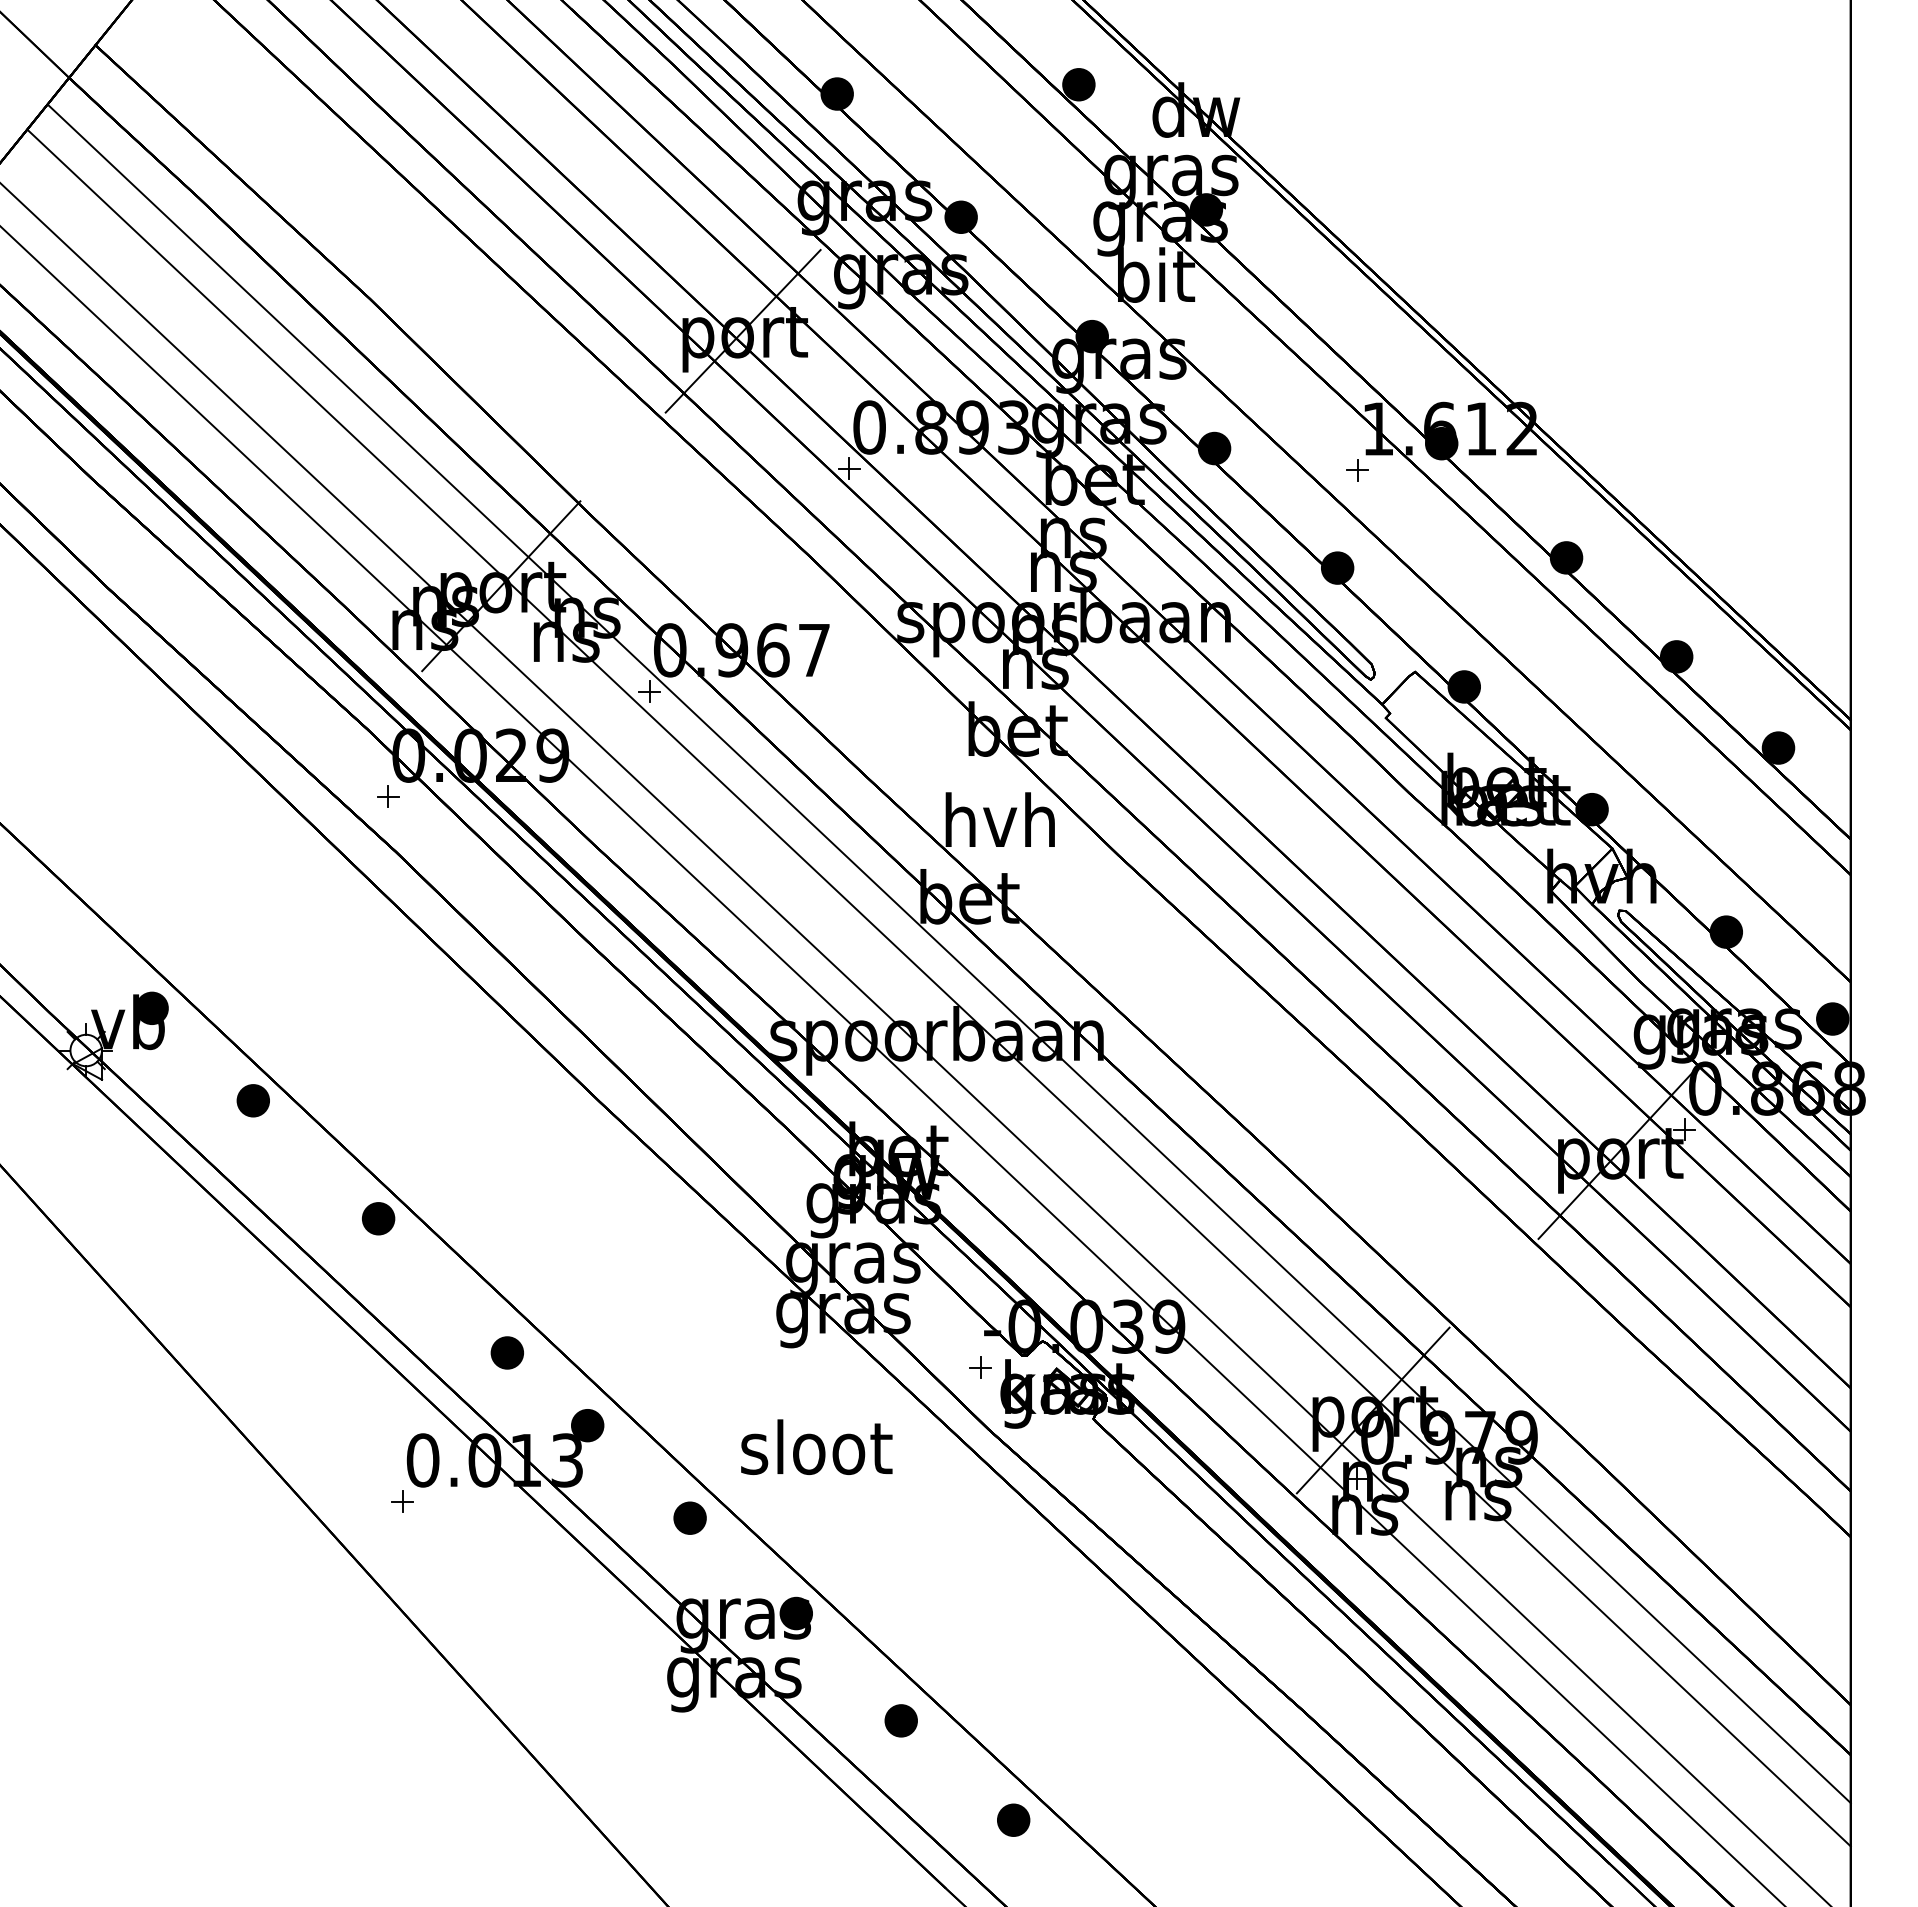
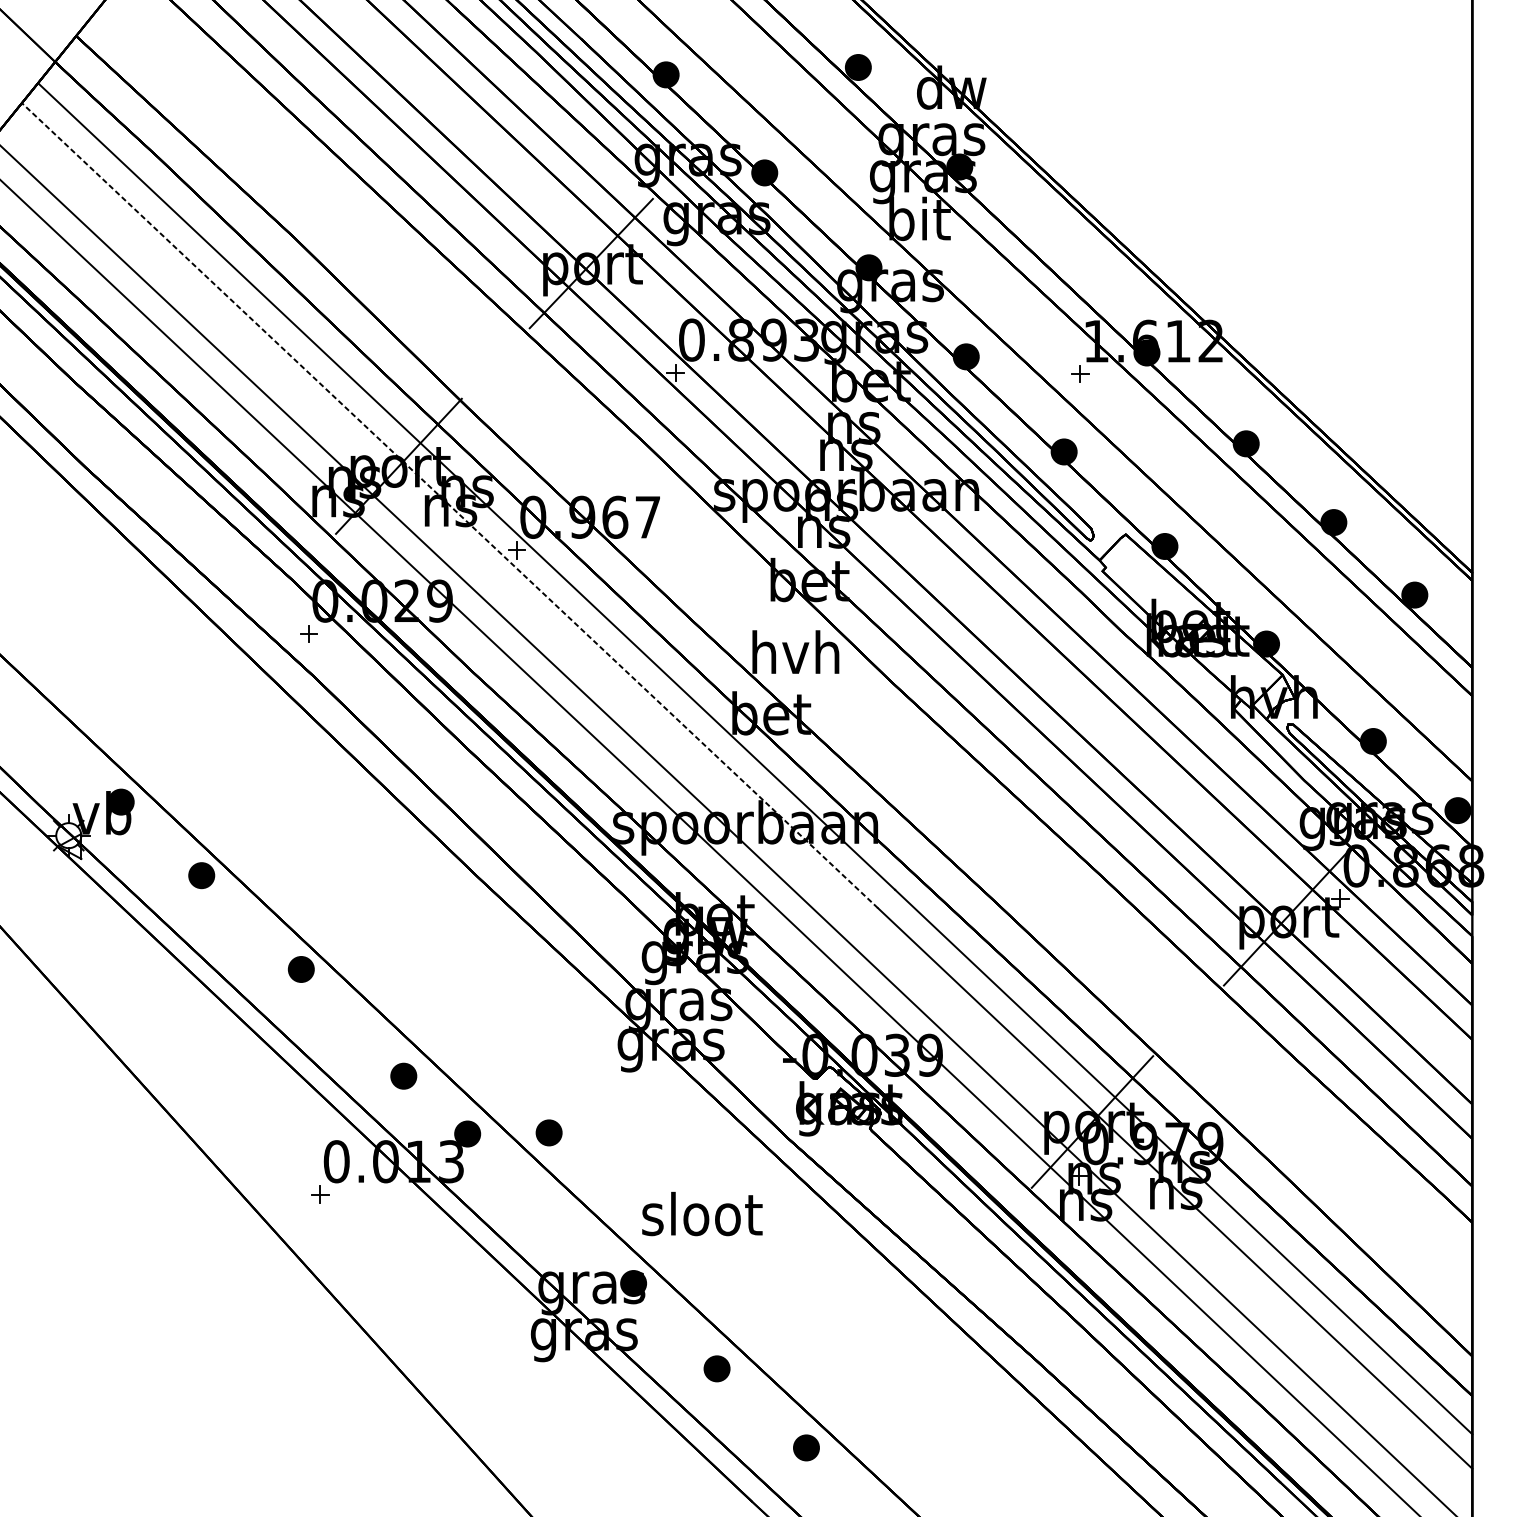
line: (565, 635) -> (450, 505), solid -> dashed
part: (980, 1367) -> (780, 1087), removed
text: (816, 1446) -> (702, 1213), moved
part: (689, 1517) -> (548, 1132), moved

